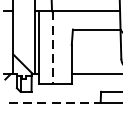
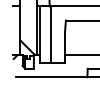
line: (53, 48) -> (50, 35), dashed -> solid
line: (54, 103) -> (51, 77), dashed -> solid

